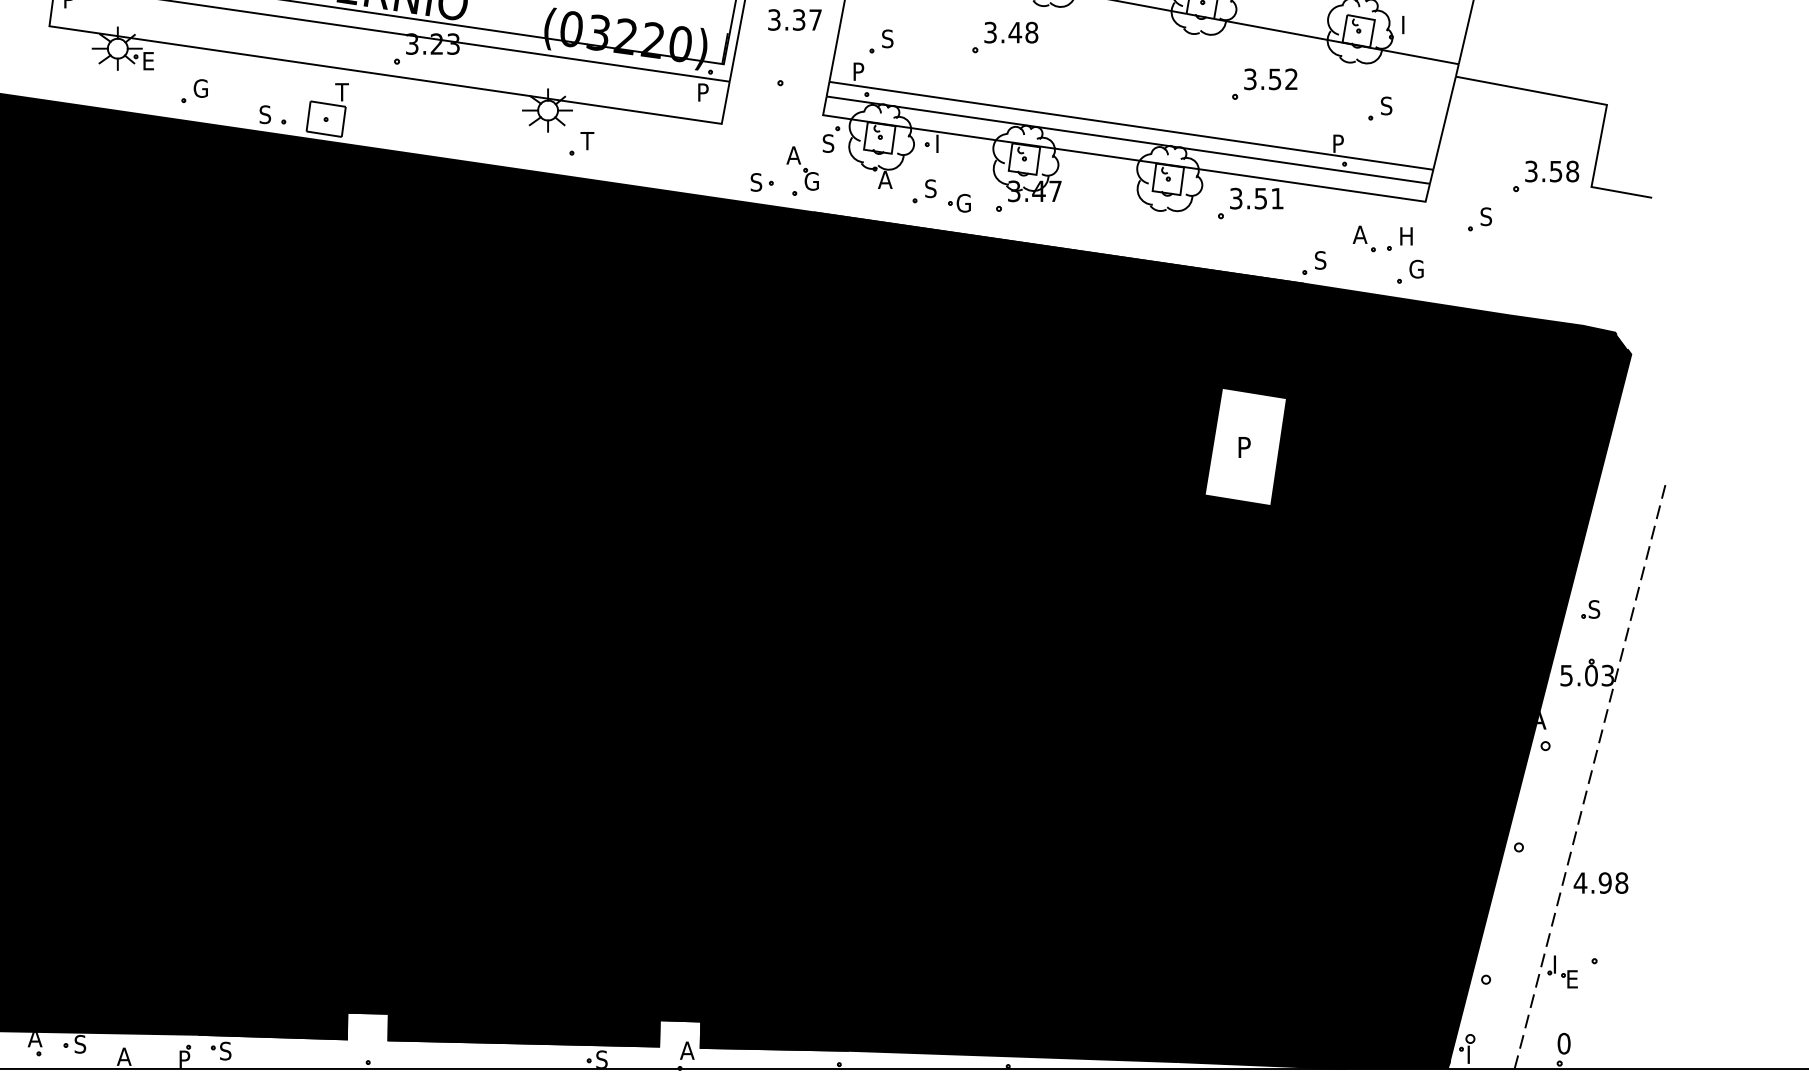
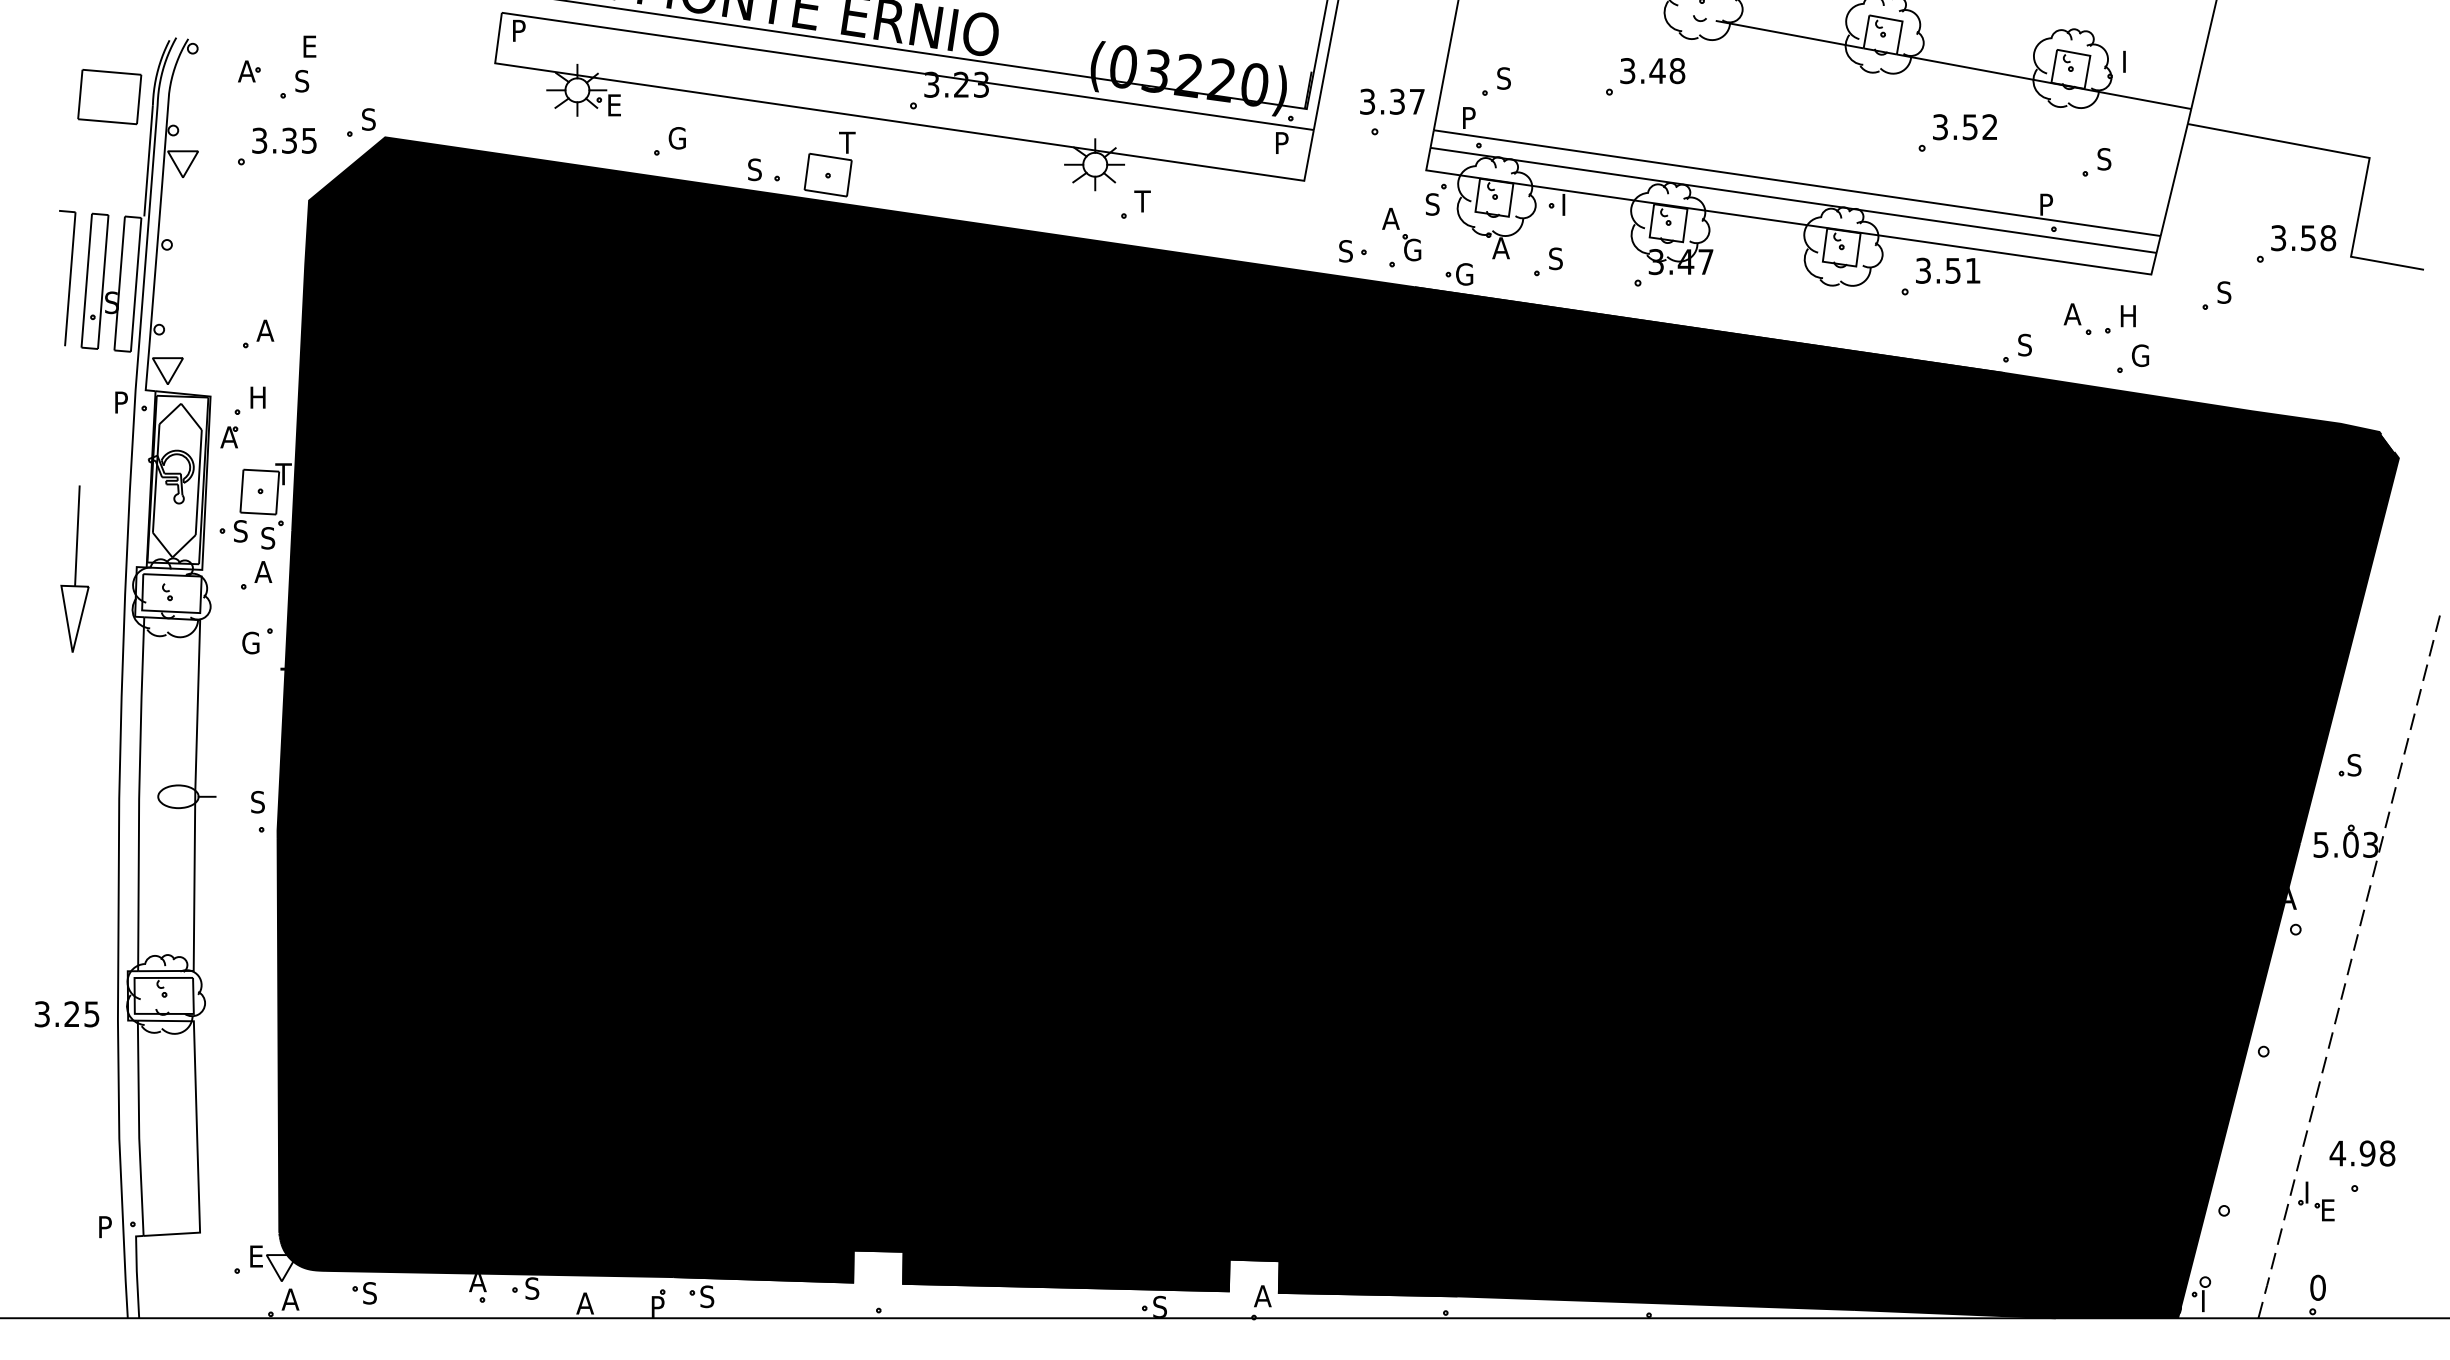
text: (795, 19) -> (1392, 101), moved
part: (959, 203) -> (1459, 274), moved
fill: (1245, 446) -> (1934, 569), added
text: (1601, 883) -> (2362, 1153), moved

